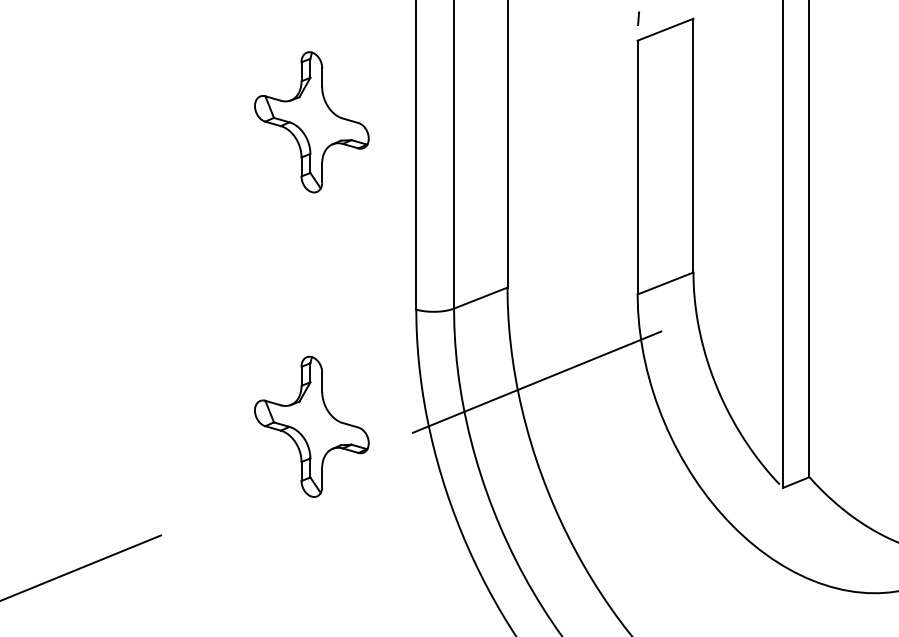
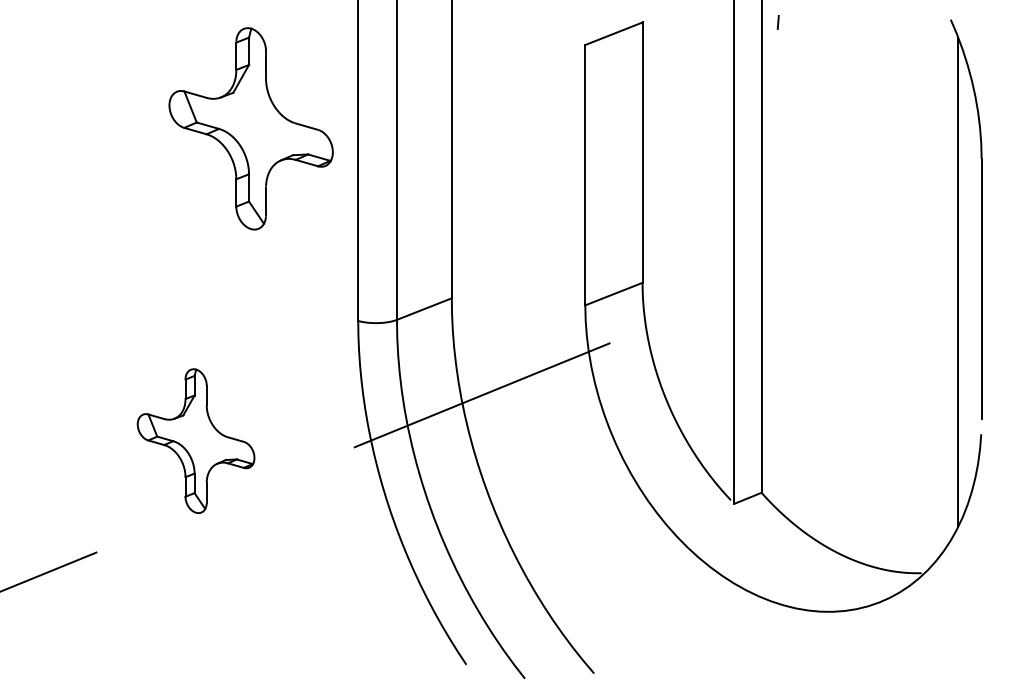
line: (637, 18) -> (777, 22), moved
part: (311, 122) -> (250, 128), size x1.4
part: (311, 426) -> (195, 440), moved

